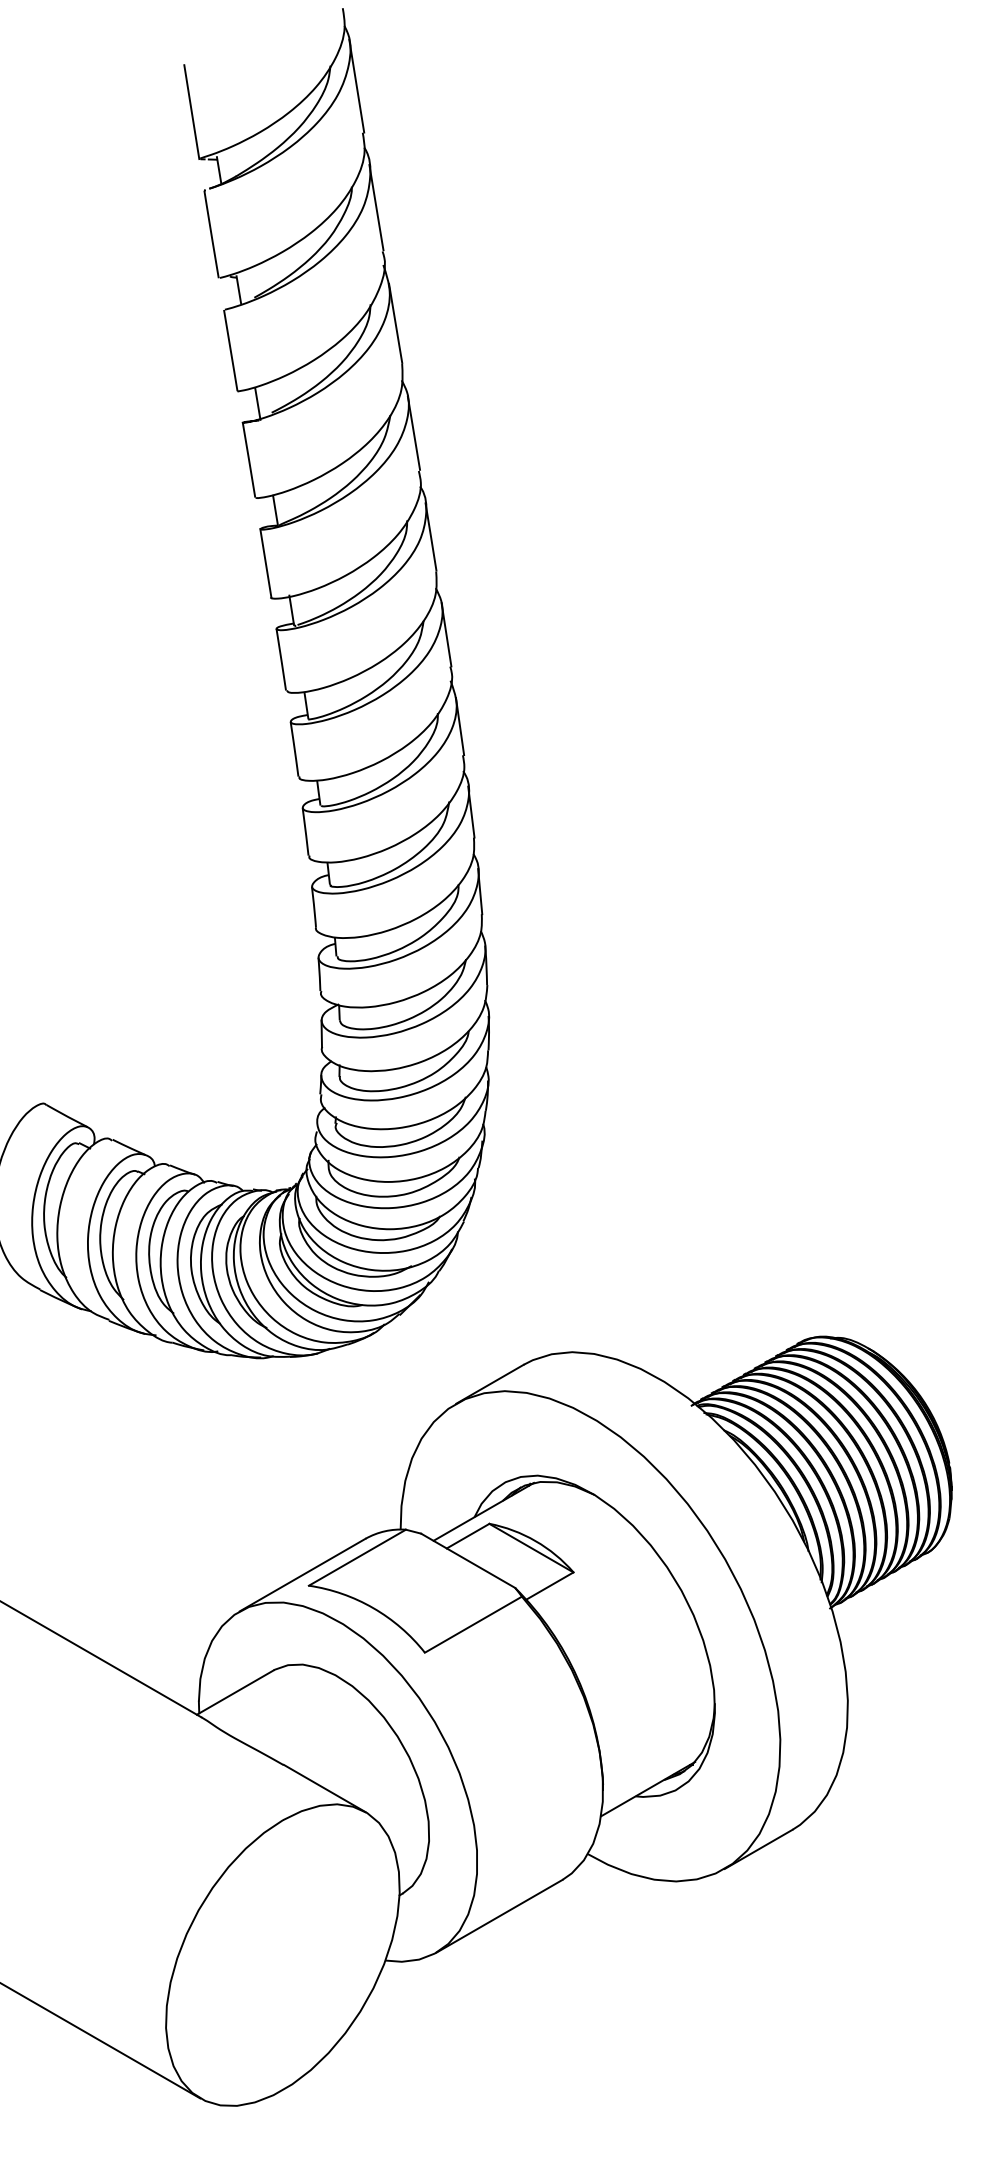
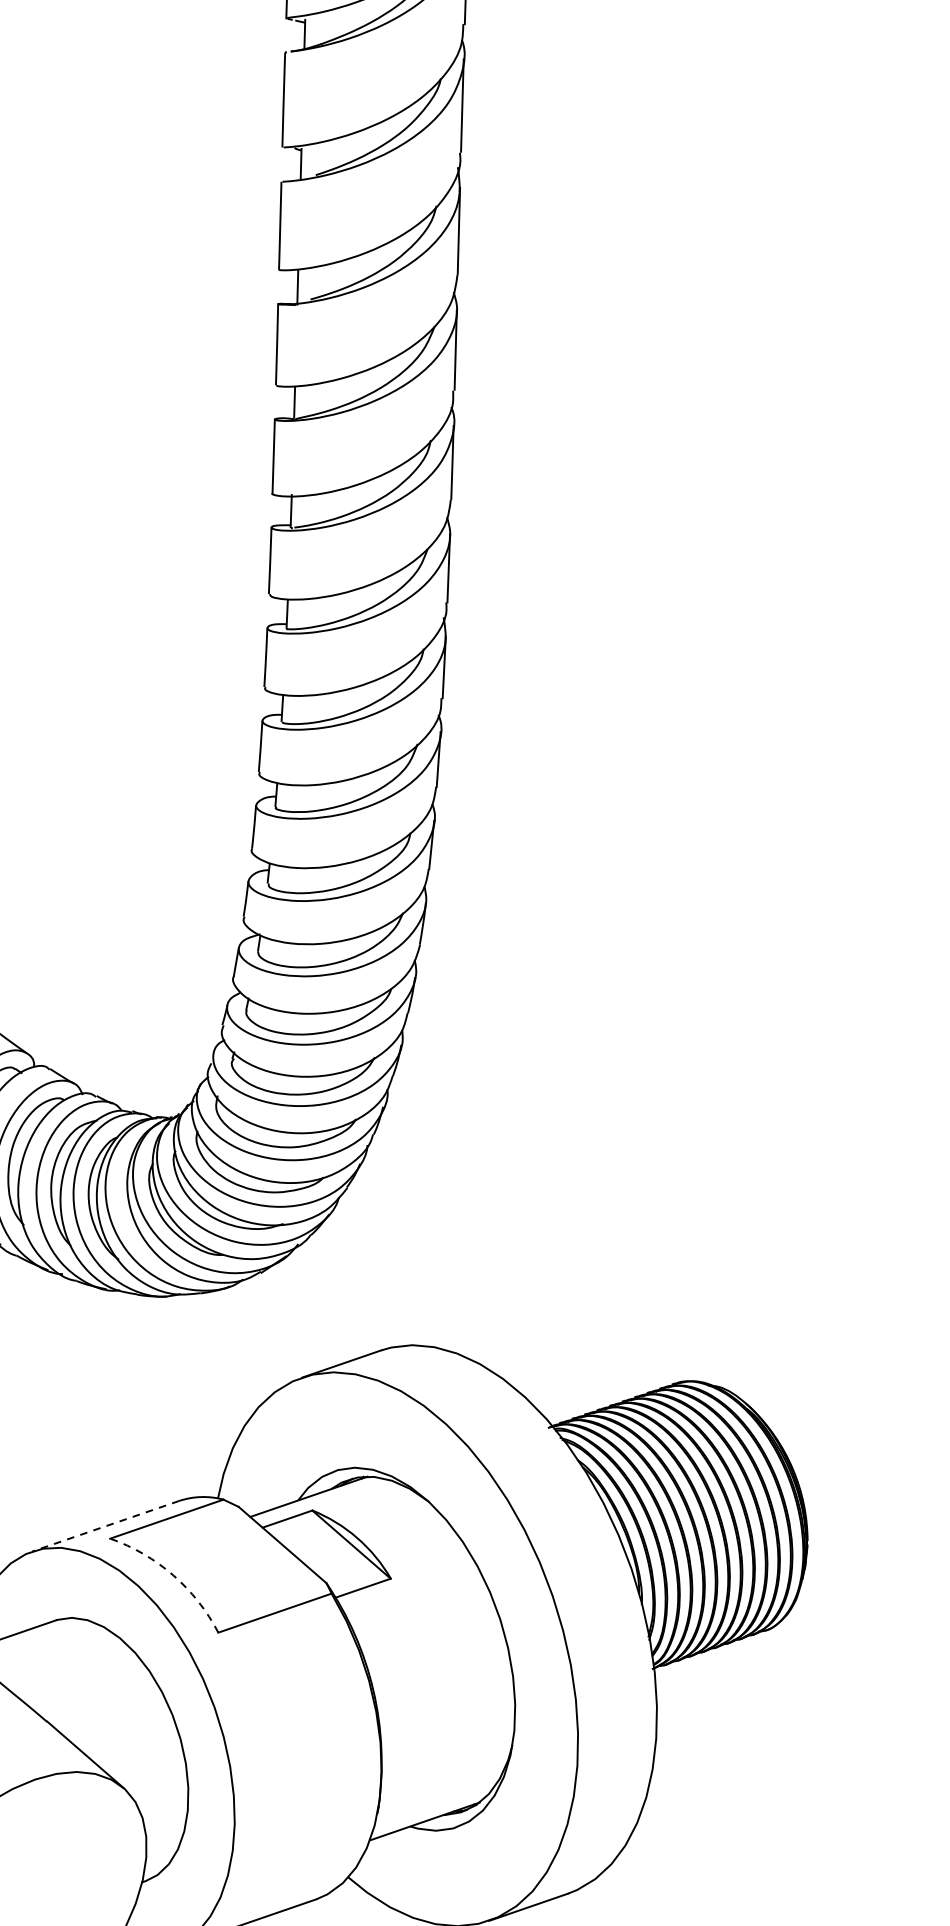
line: (302, 1575) -> (105, 1526), solid -> dashed
arc: (373, 1608) -> (173, 1575), solid -> dashed

